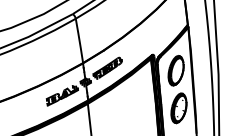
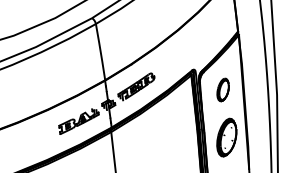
part: (175, 70) -> (222, 89), size x0.6

